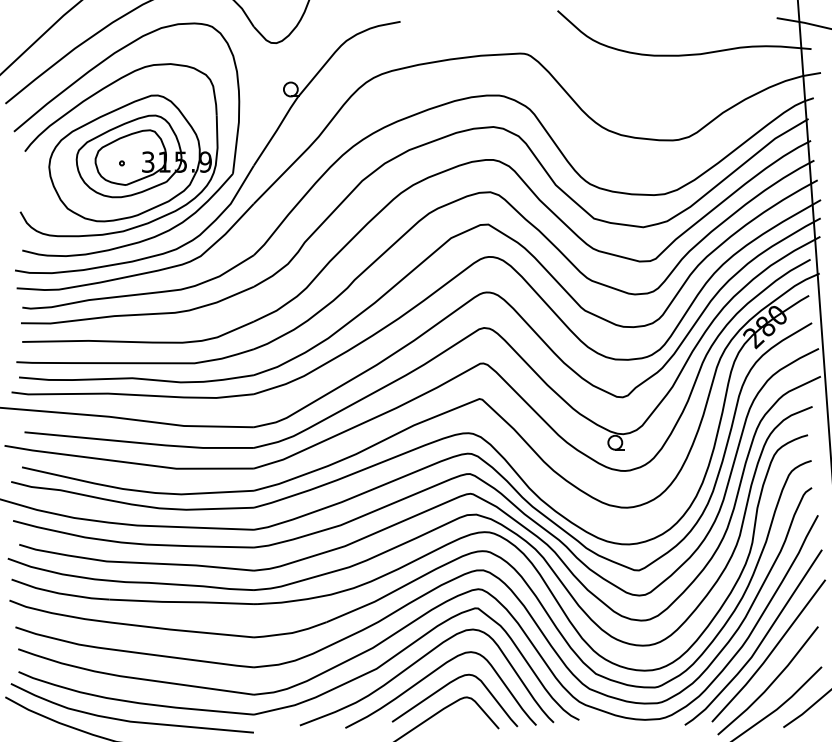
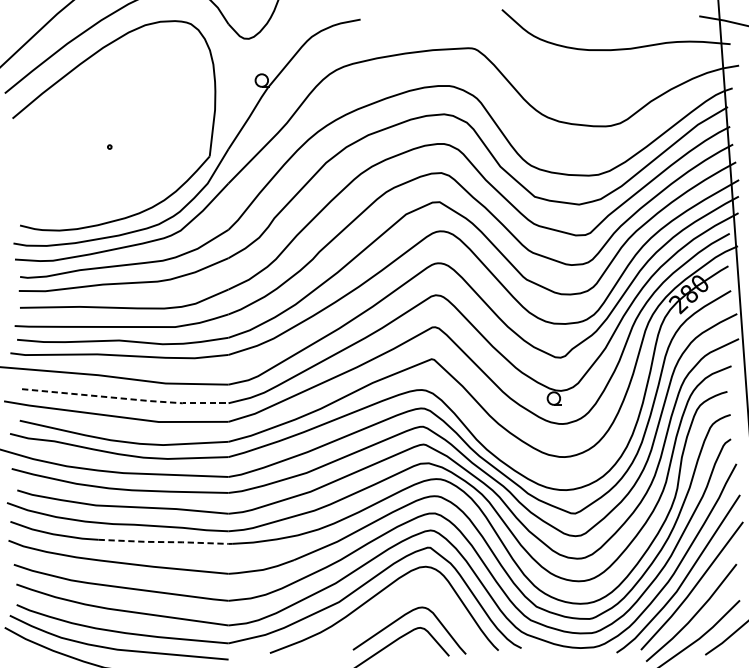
part: (118, 150) -> (106, 135), removed
line: (140, 443) -> (126, 399), solid -> dashed
line: (182, 602) -> (164, 542), solid -> dashed
curve: (430, 675) -> (387, 608), removed

